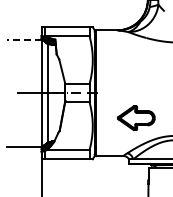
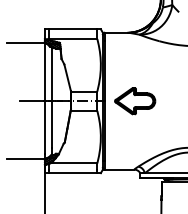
line: (23, 39) -> (25, 42), dashed -> solid
part: (136, 117) -> (135, 100), moved

